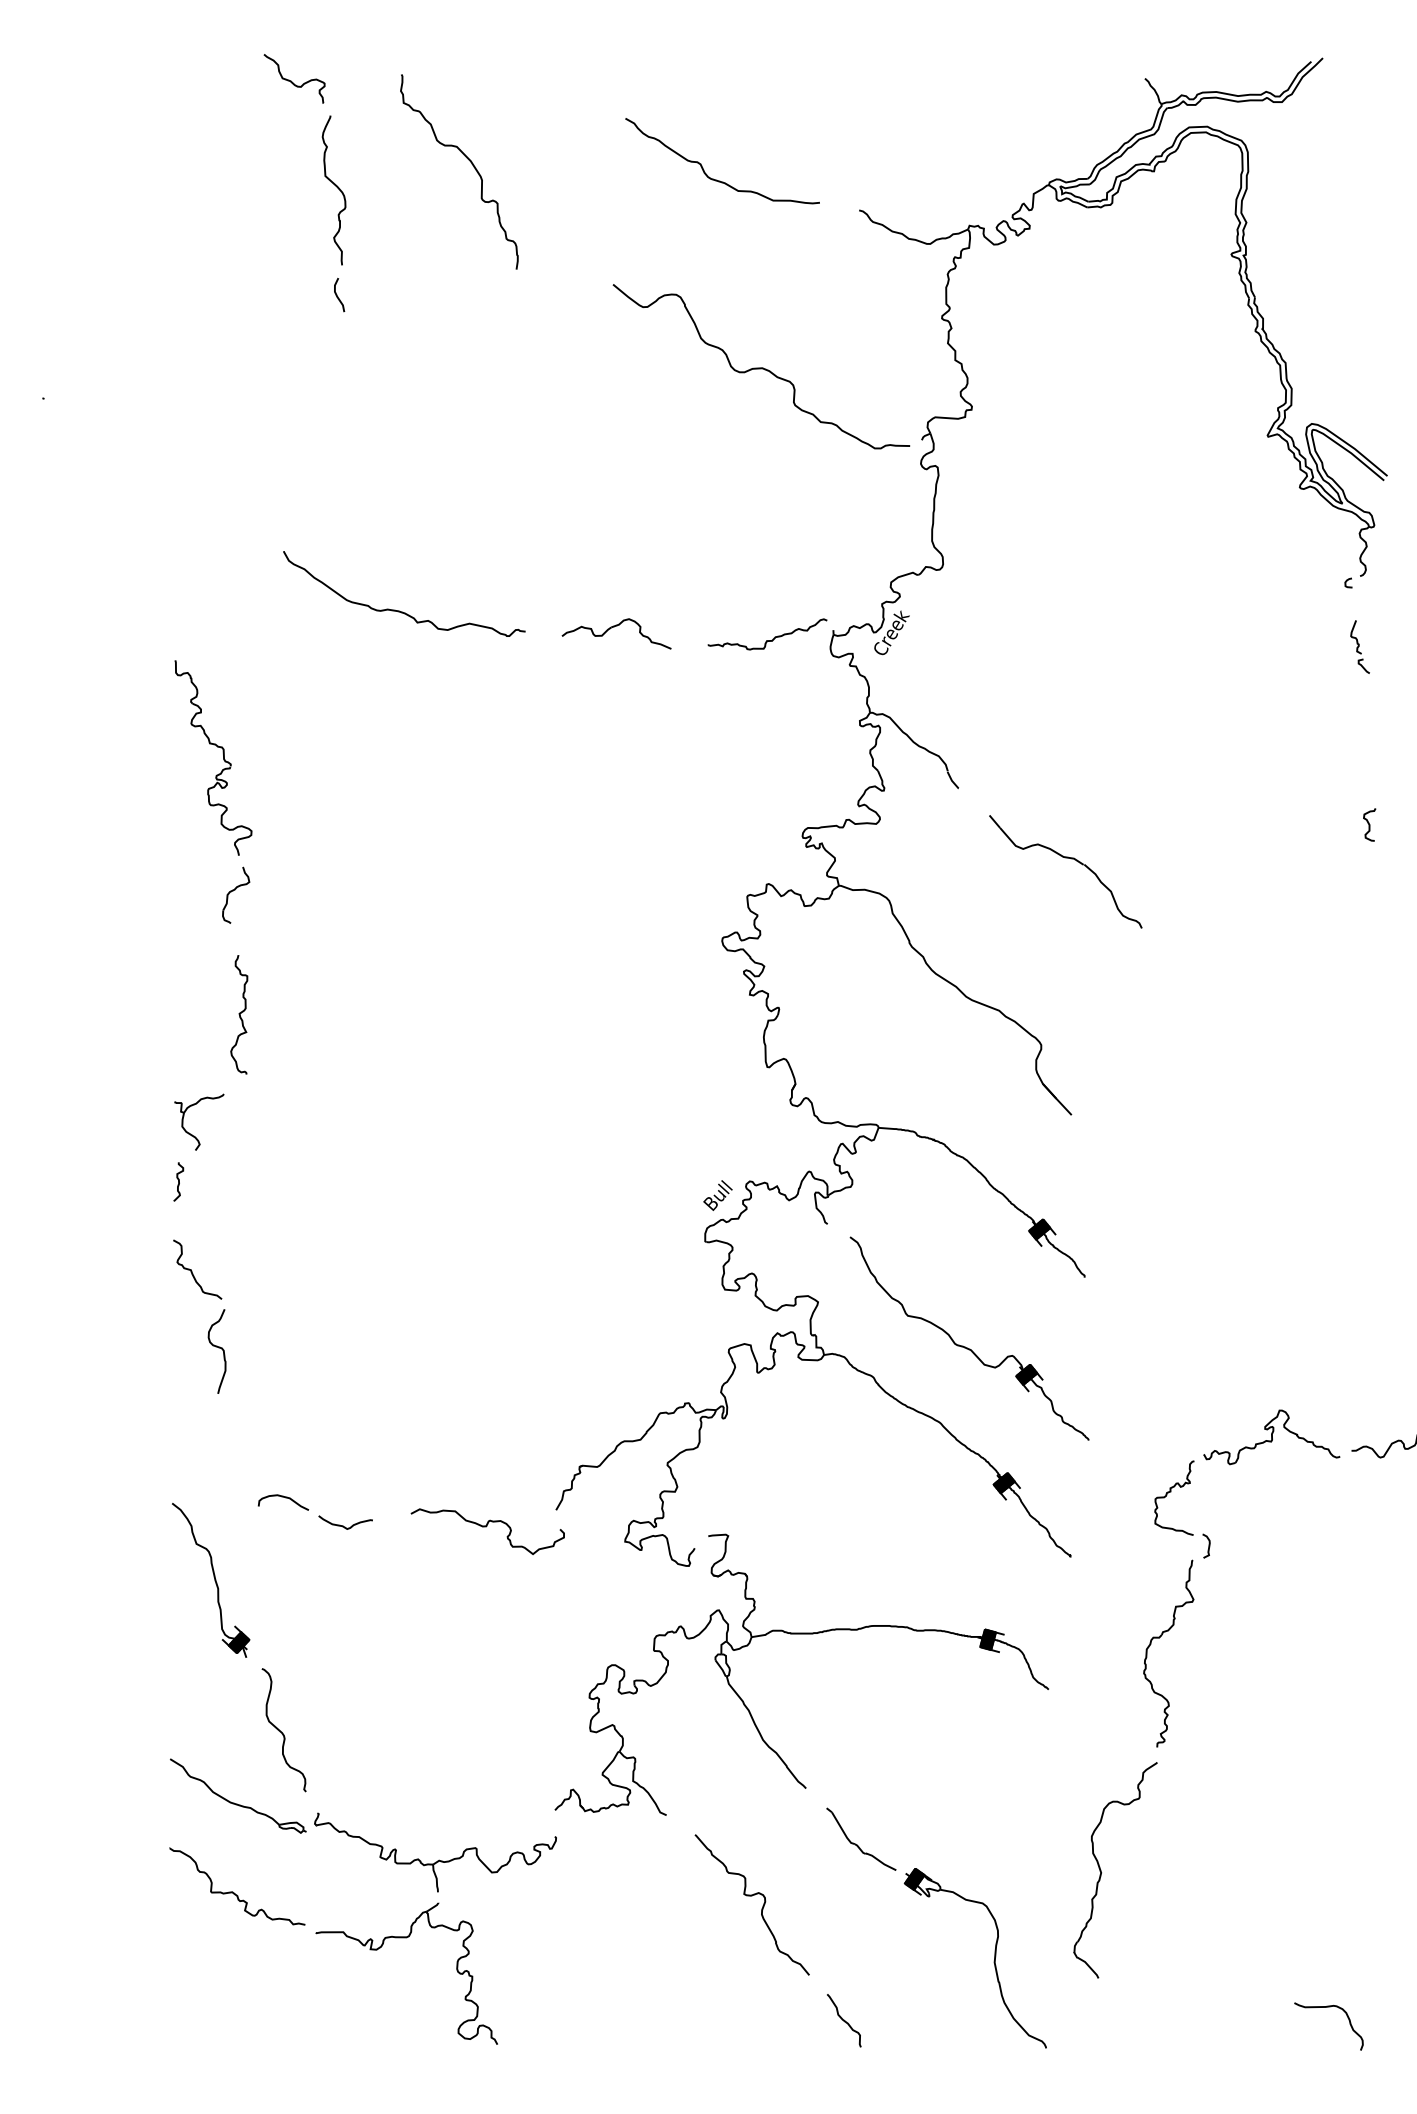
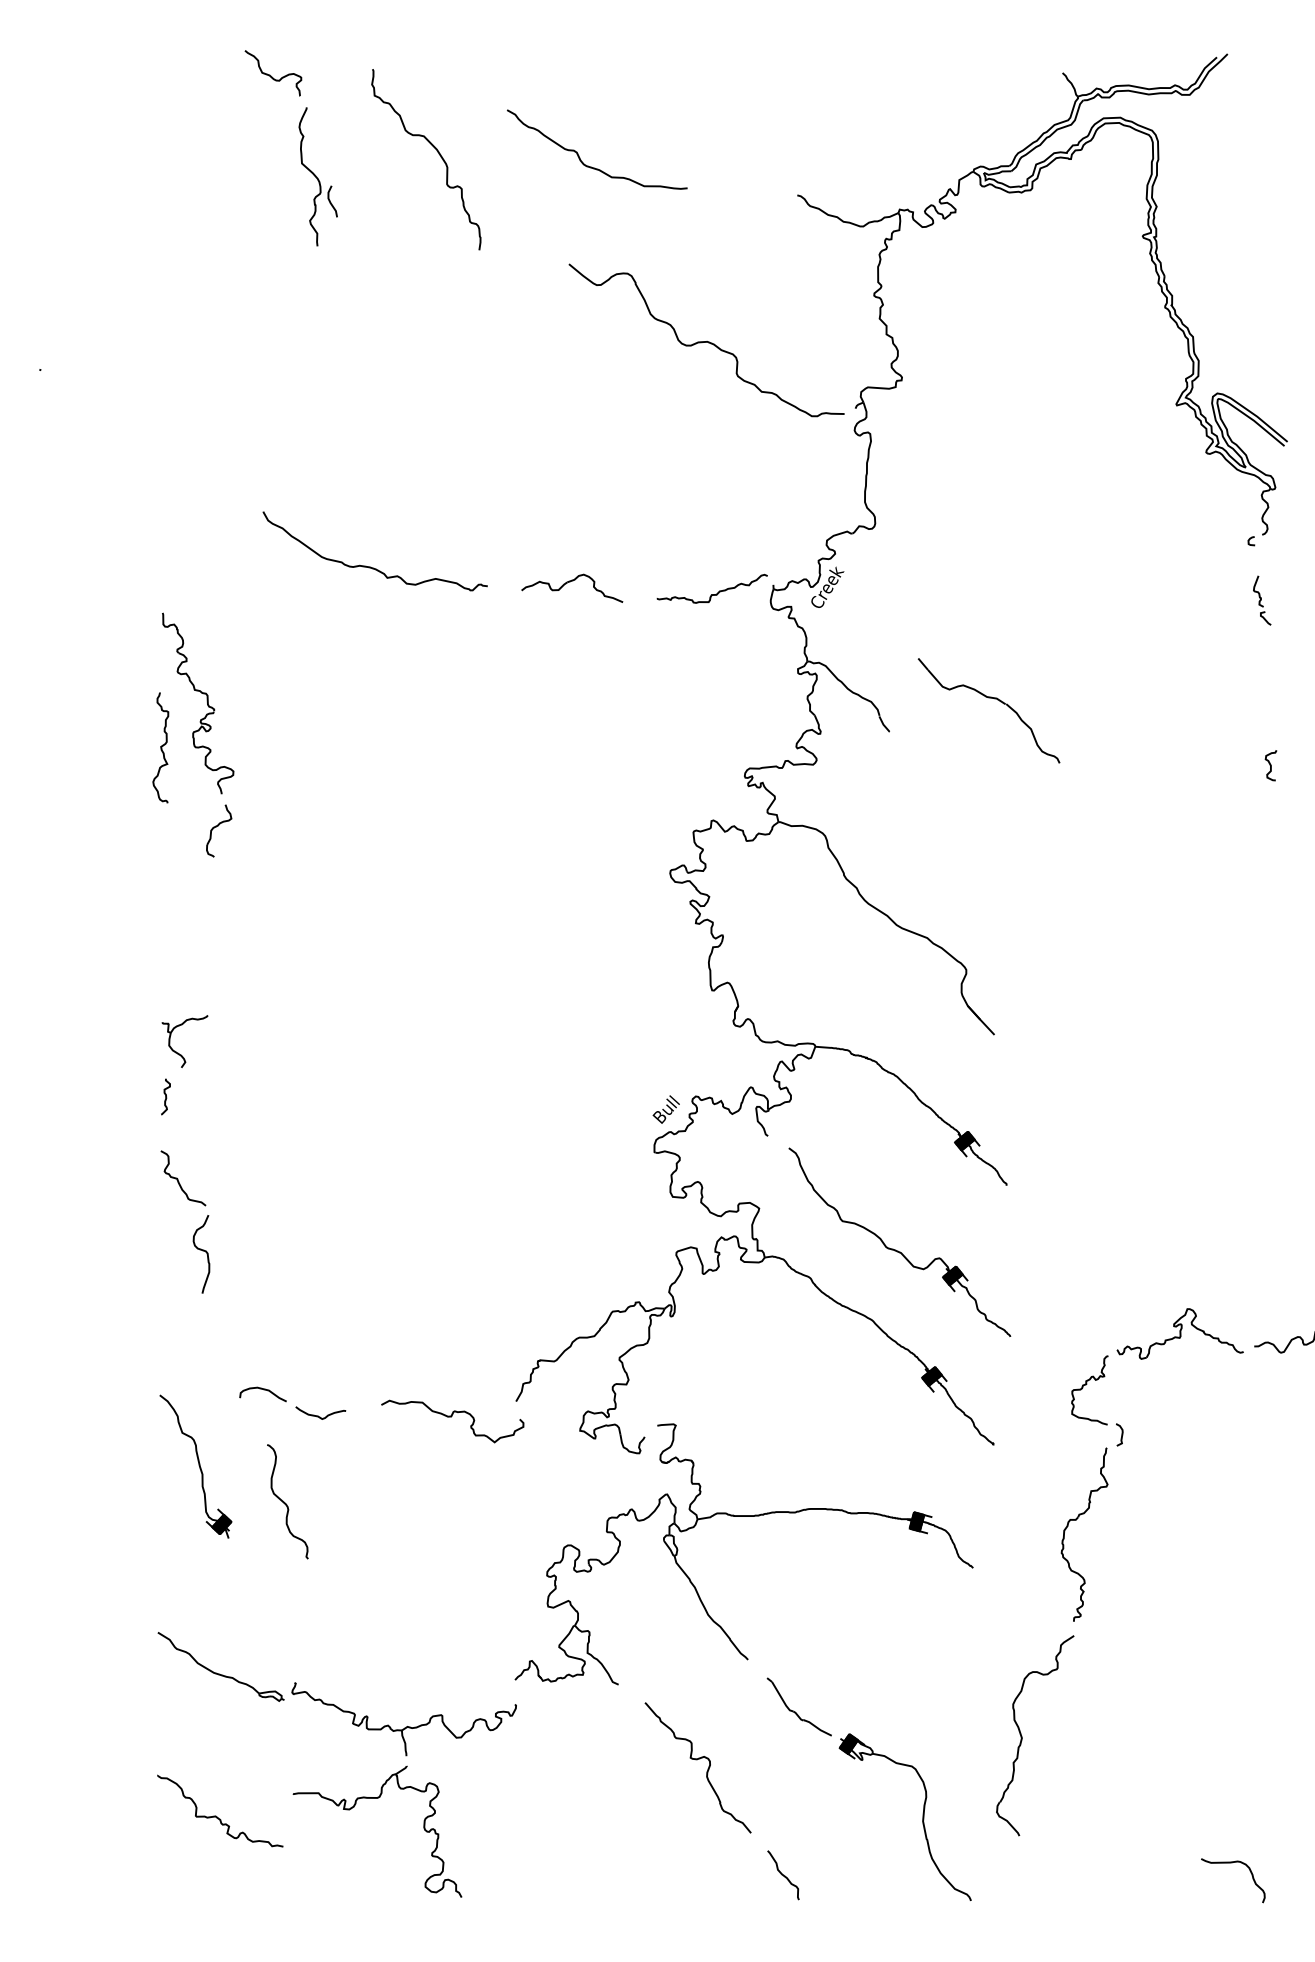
curve: (716, 179) -> (591, 166), moved
curve: (338, 296) -> (331, 202), moved
part: (1065, 858) -> (988, 698), moved
curve: (239, 1014) -> (161, 747), moved
curve: (281, 1731) -> (285, 1503), moved
curve: (234, 1892) -> (217, 1816), moved

